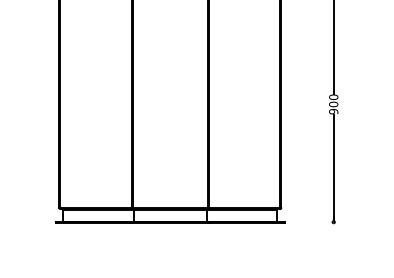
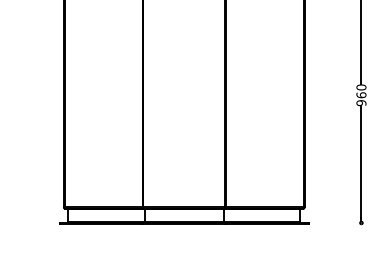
text: (333, 103) -> (361, 94), 900 -> 960

